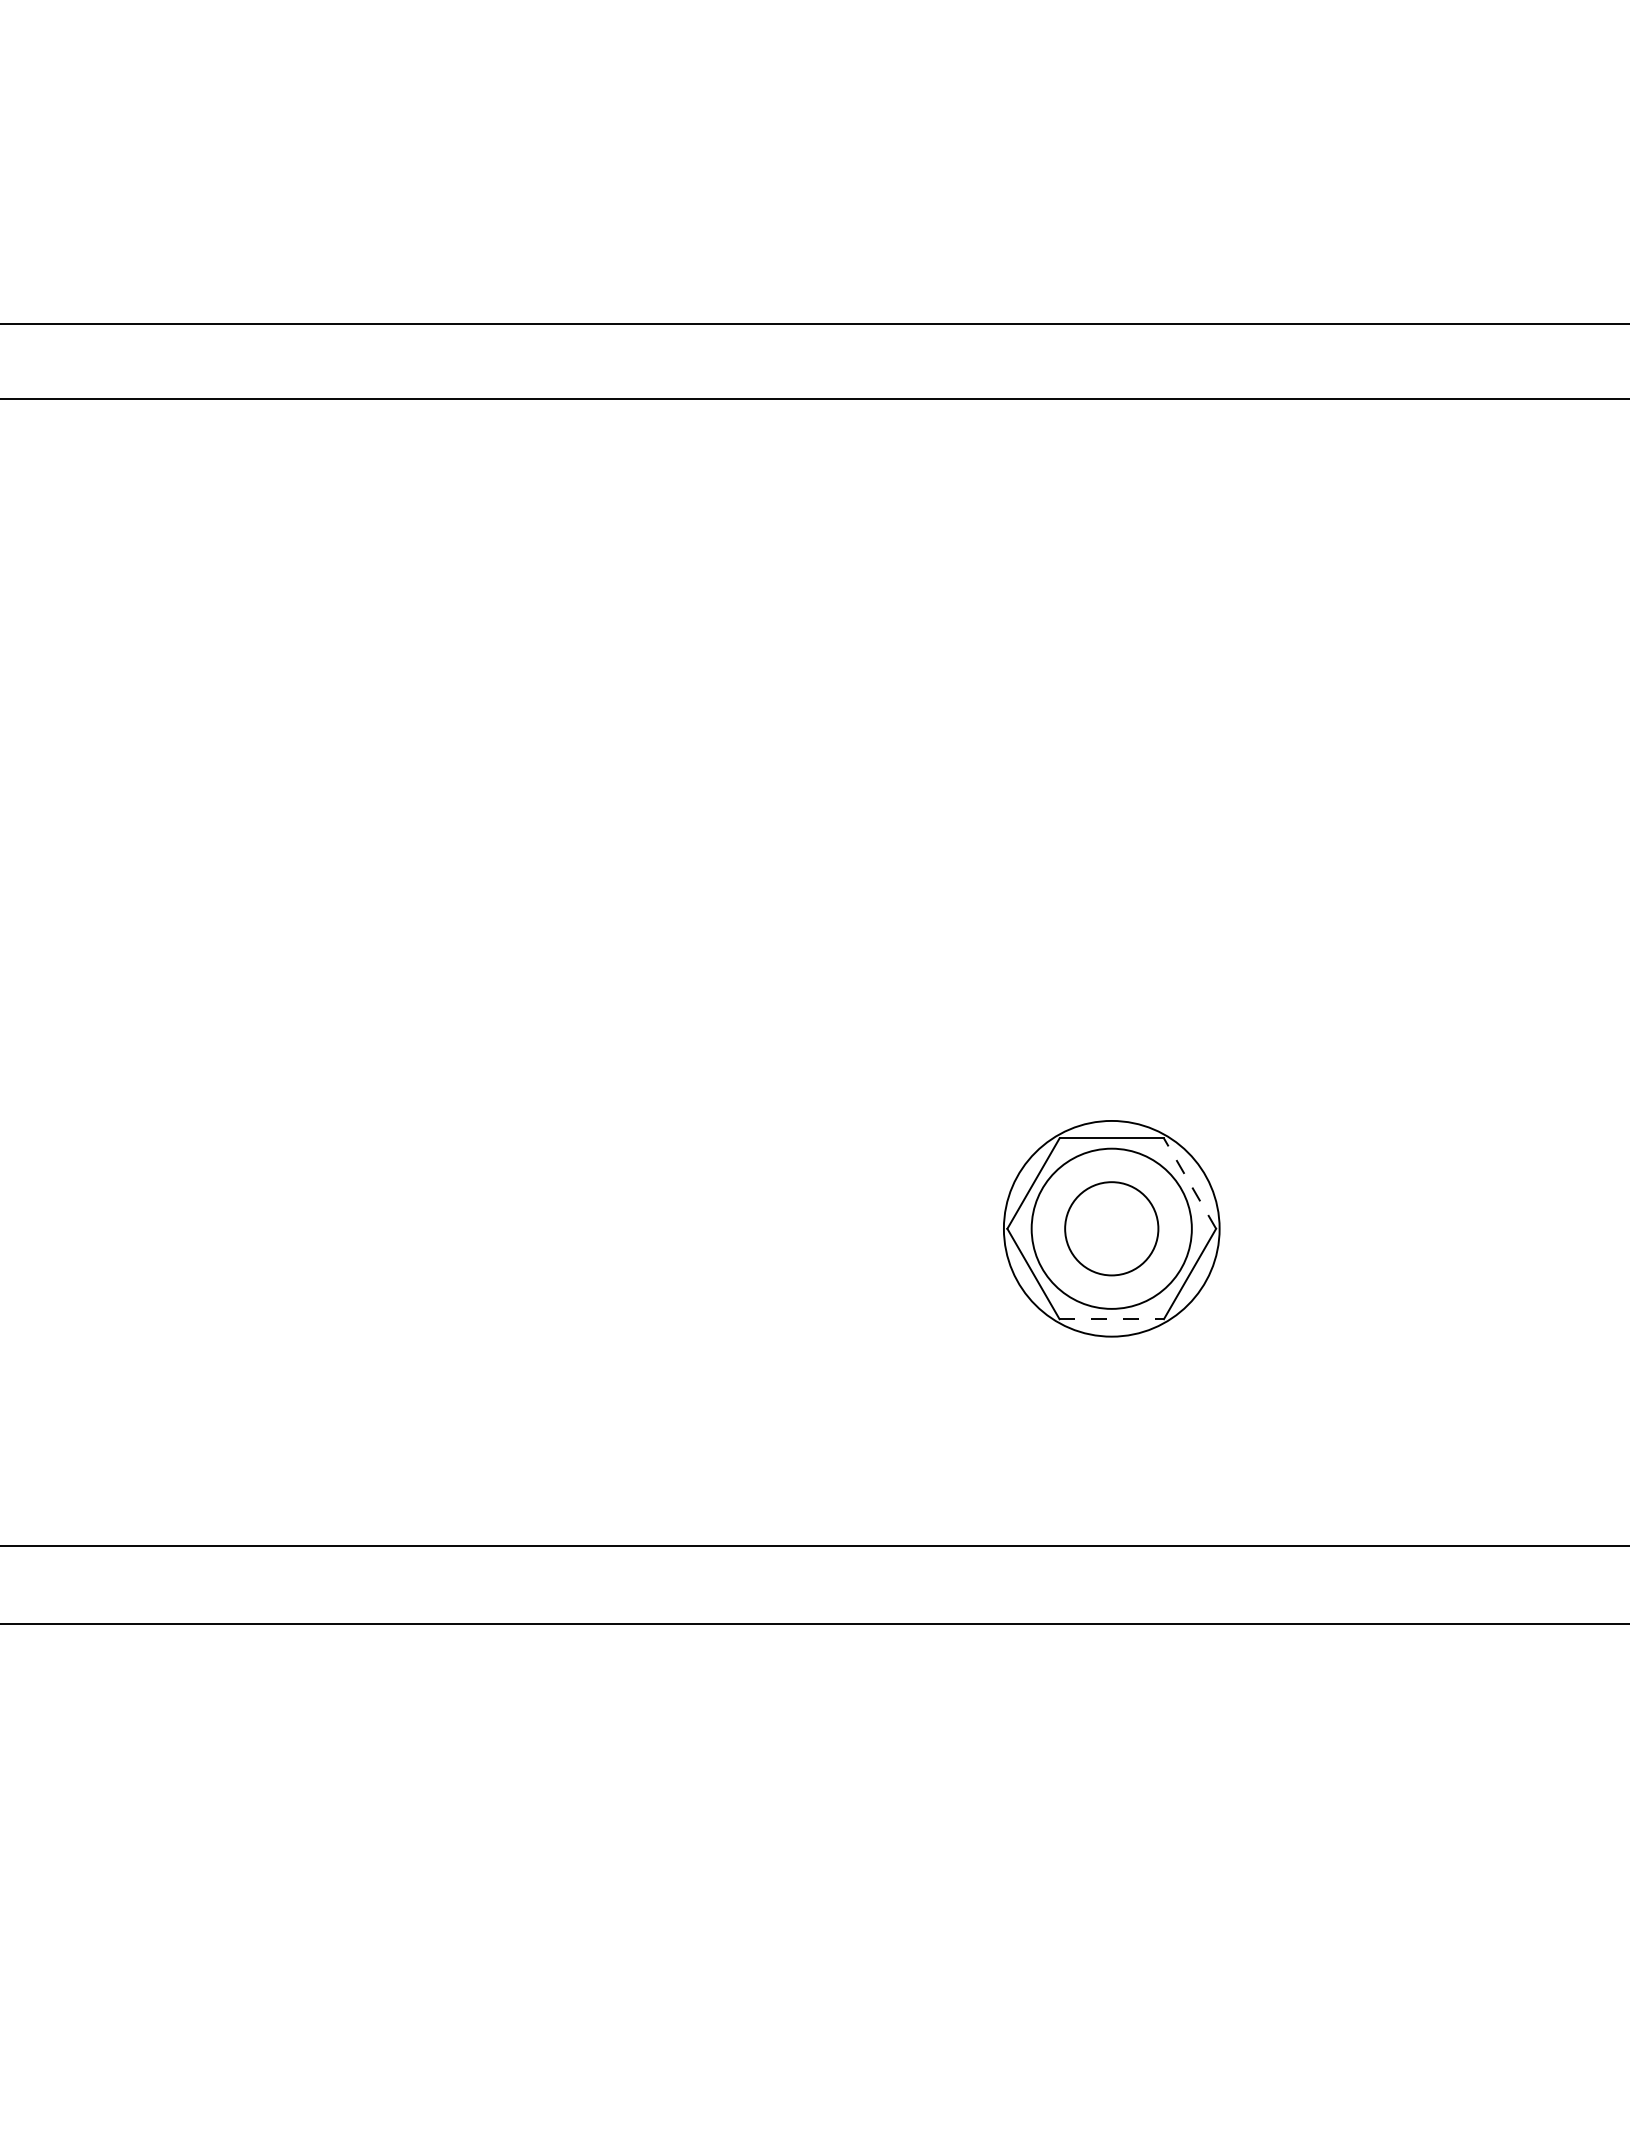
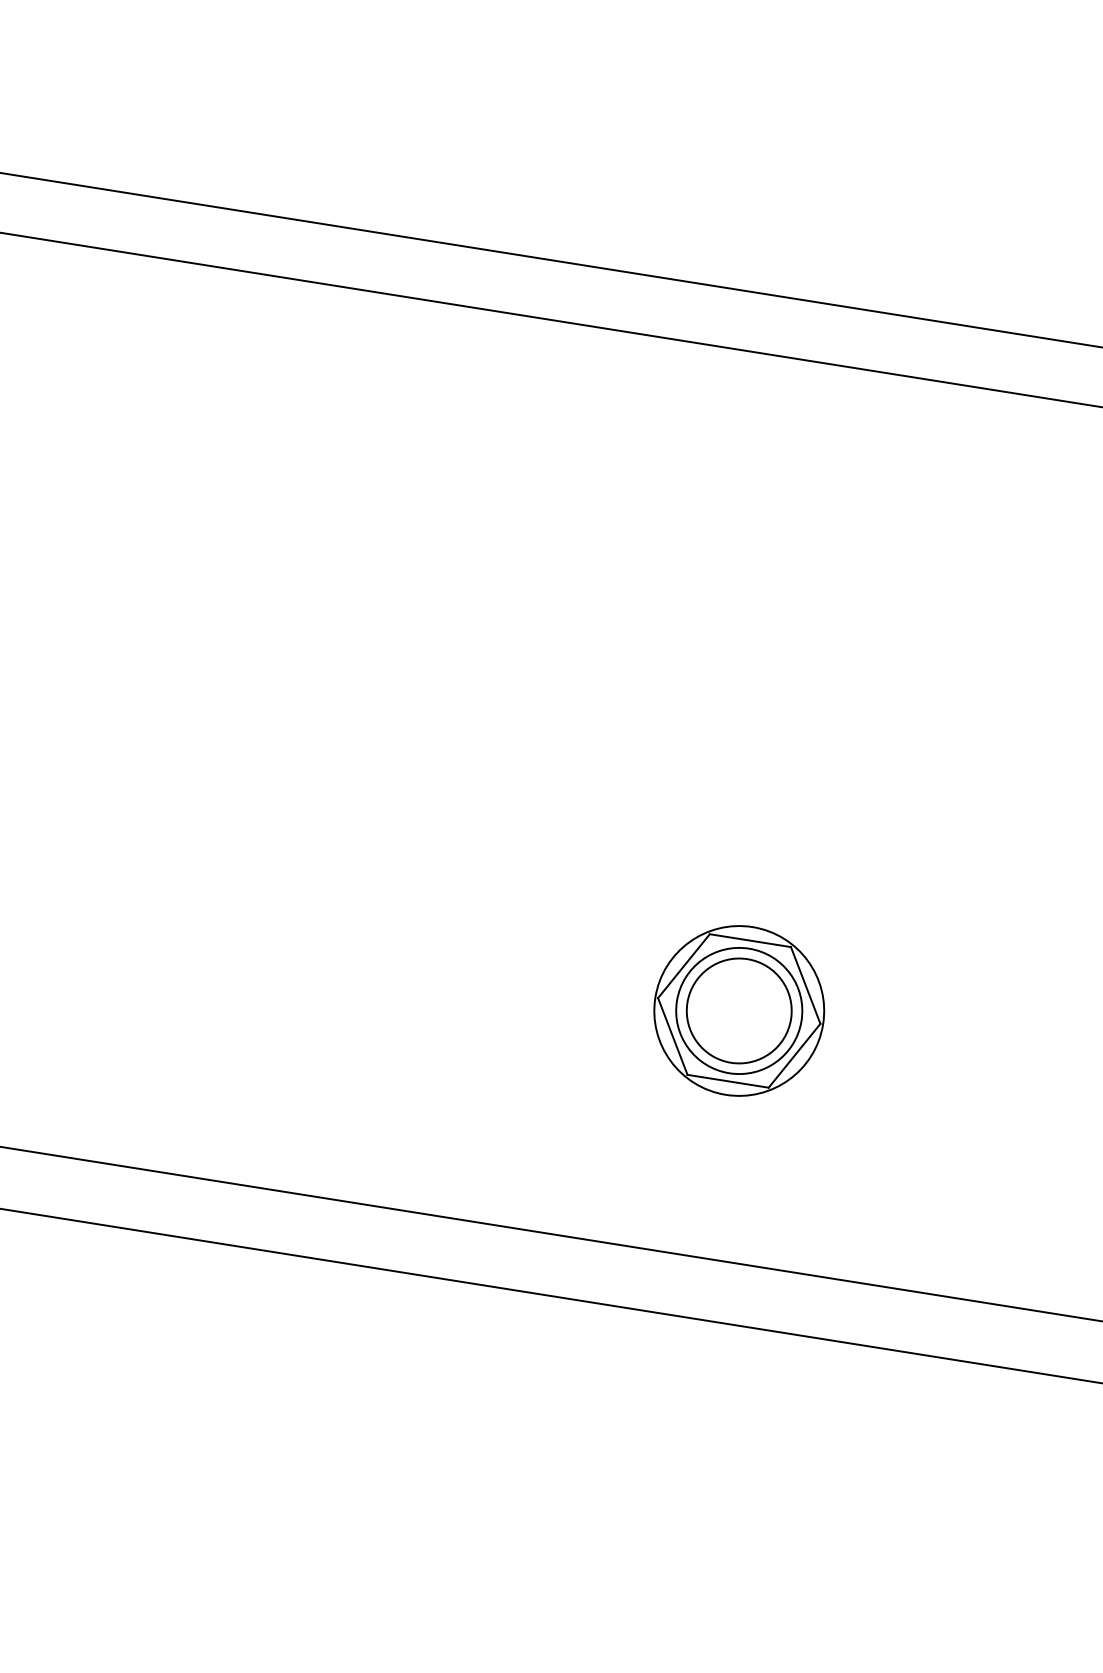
line: (1189, 1183) -> (805, 985), dashed -> solid
circle: (1111, 1228) -> (739, 1010), size x1.43
line: (1112, 1319) -> (728, 1081), dashed -> solid

